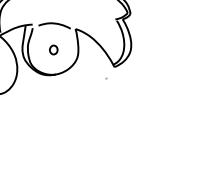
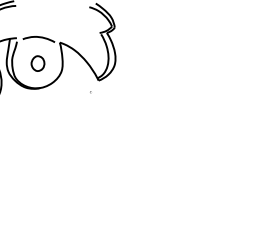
part: (53, 49) -> (37, 63), size x1.67

